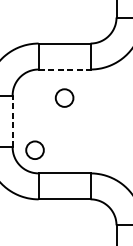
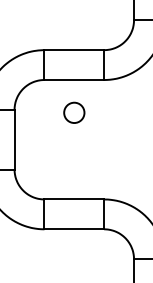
line: (64, 69) -> (74, 80), dashed -> solid
line: (12, 121) -> (14, 139), dashed -> solid
circle: (35, 149) -> (40, 172), removed

